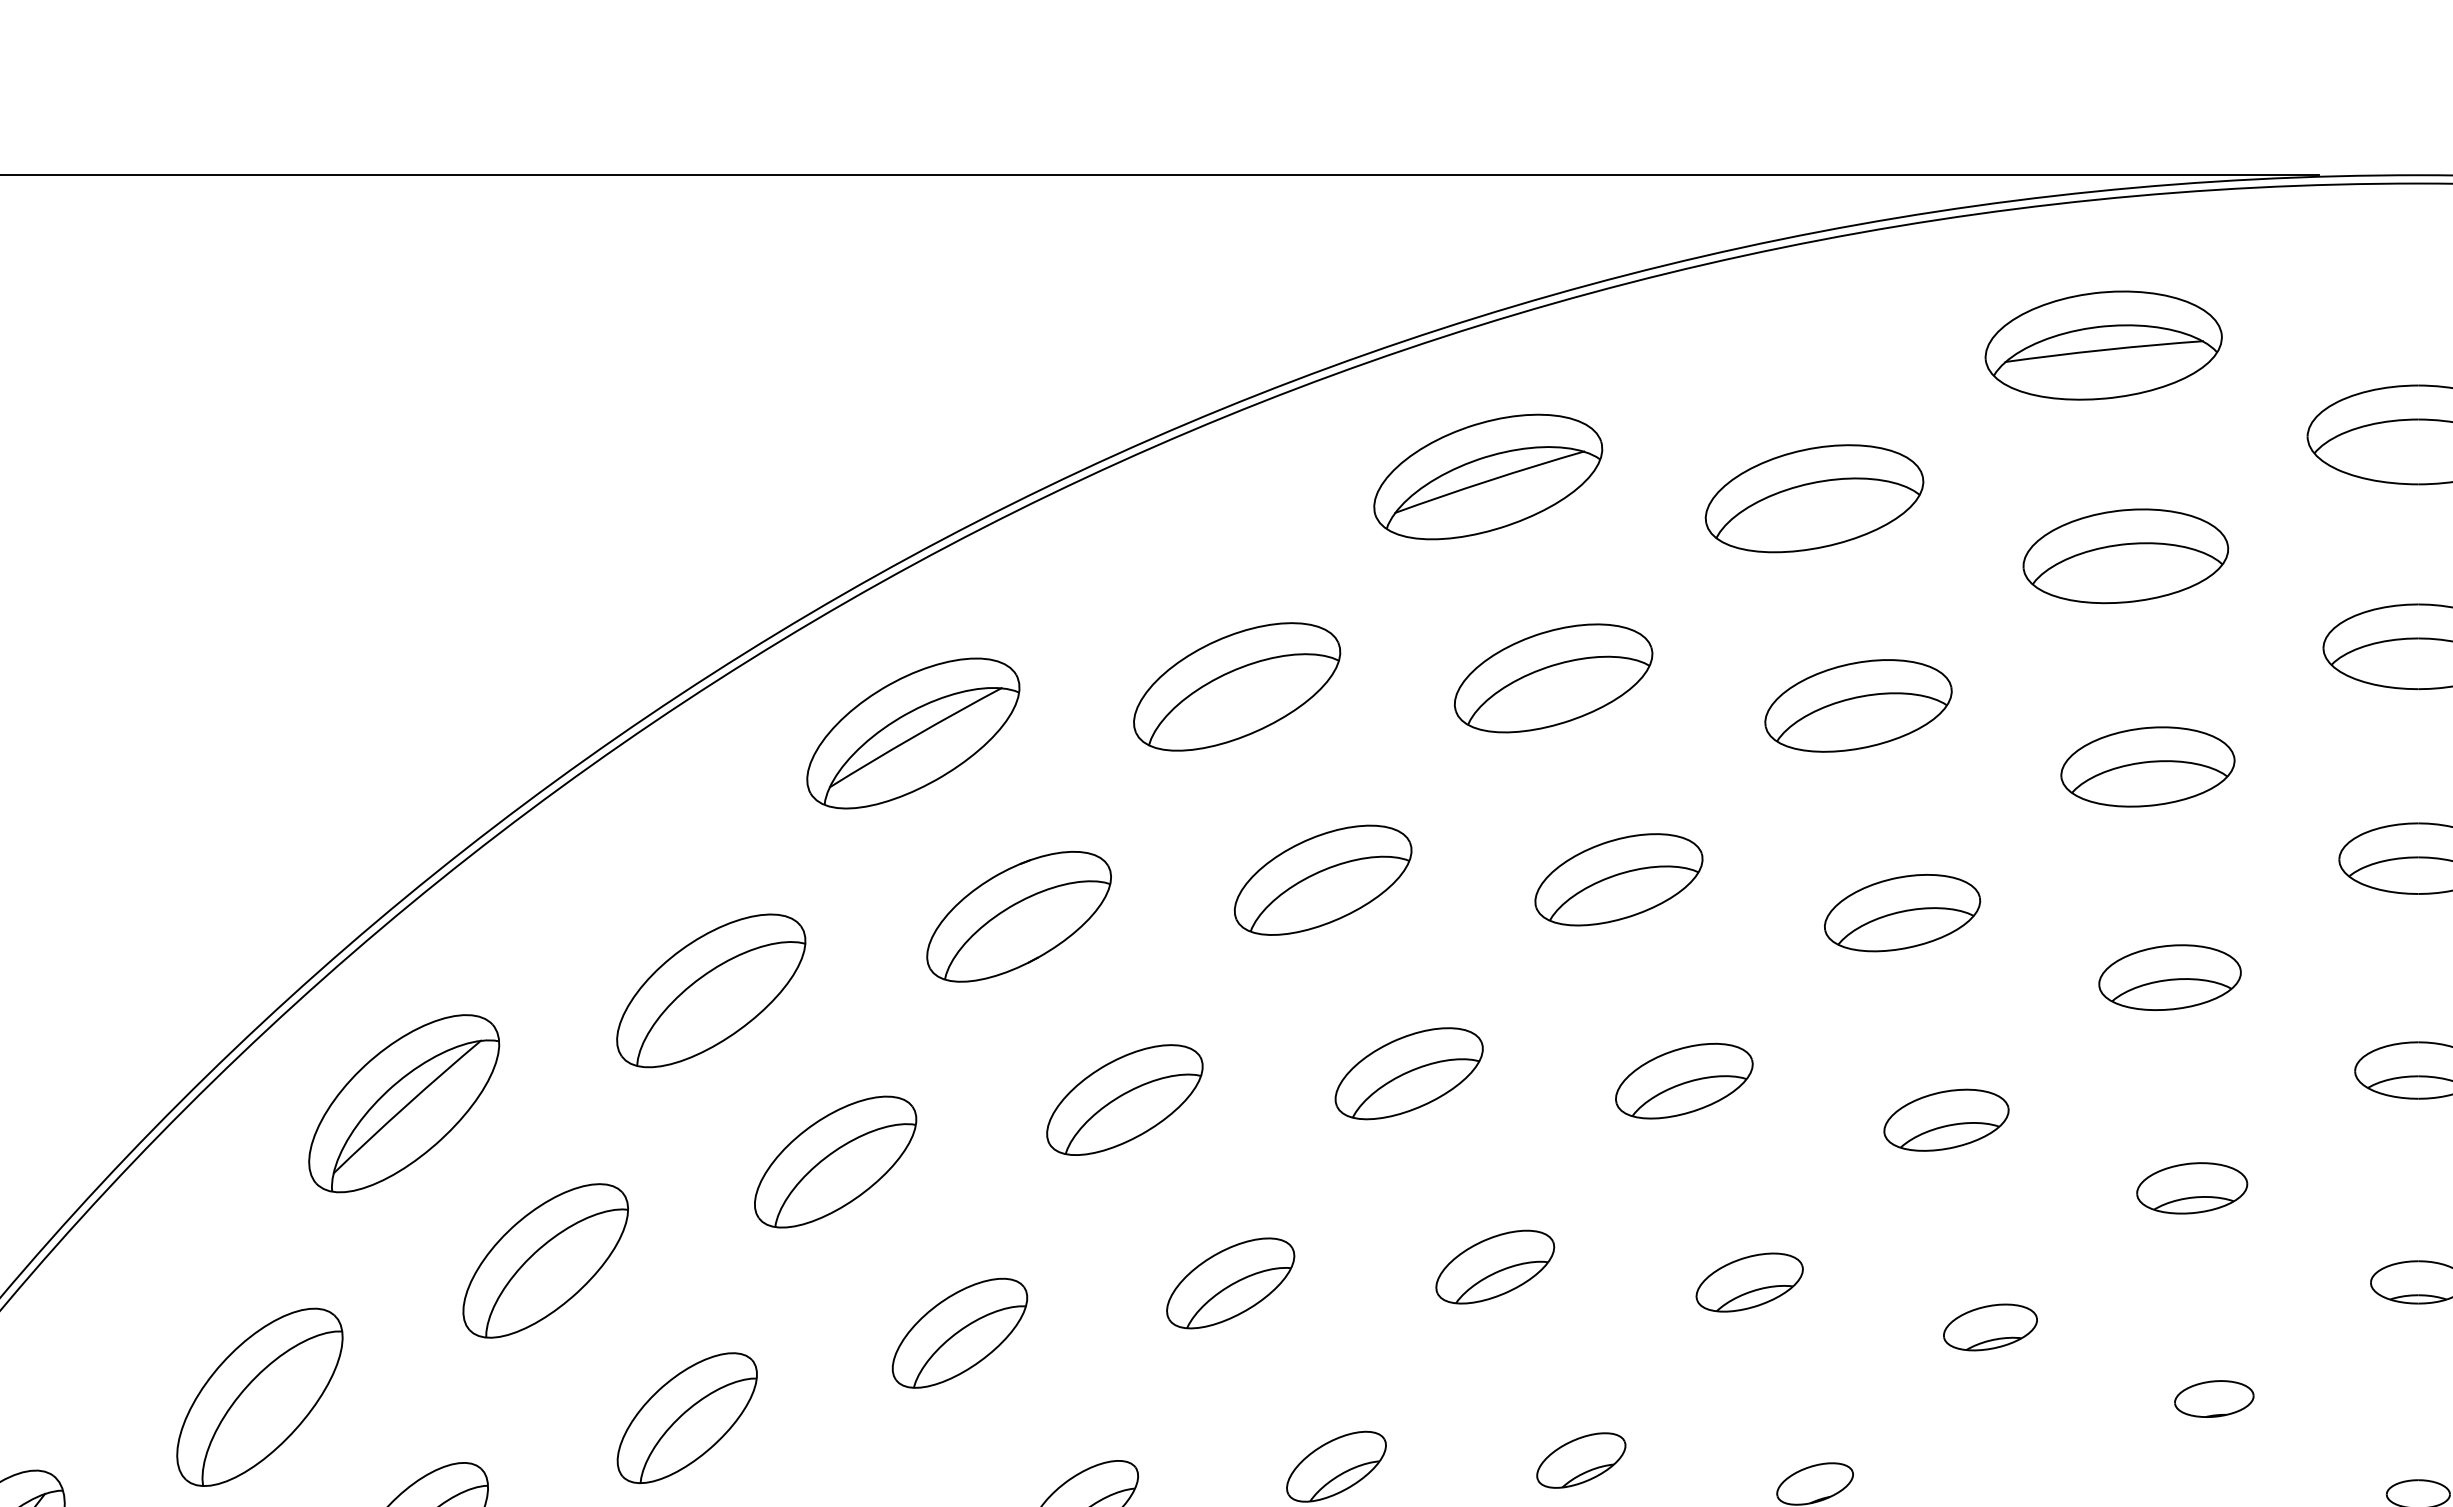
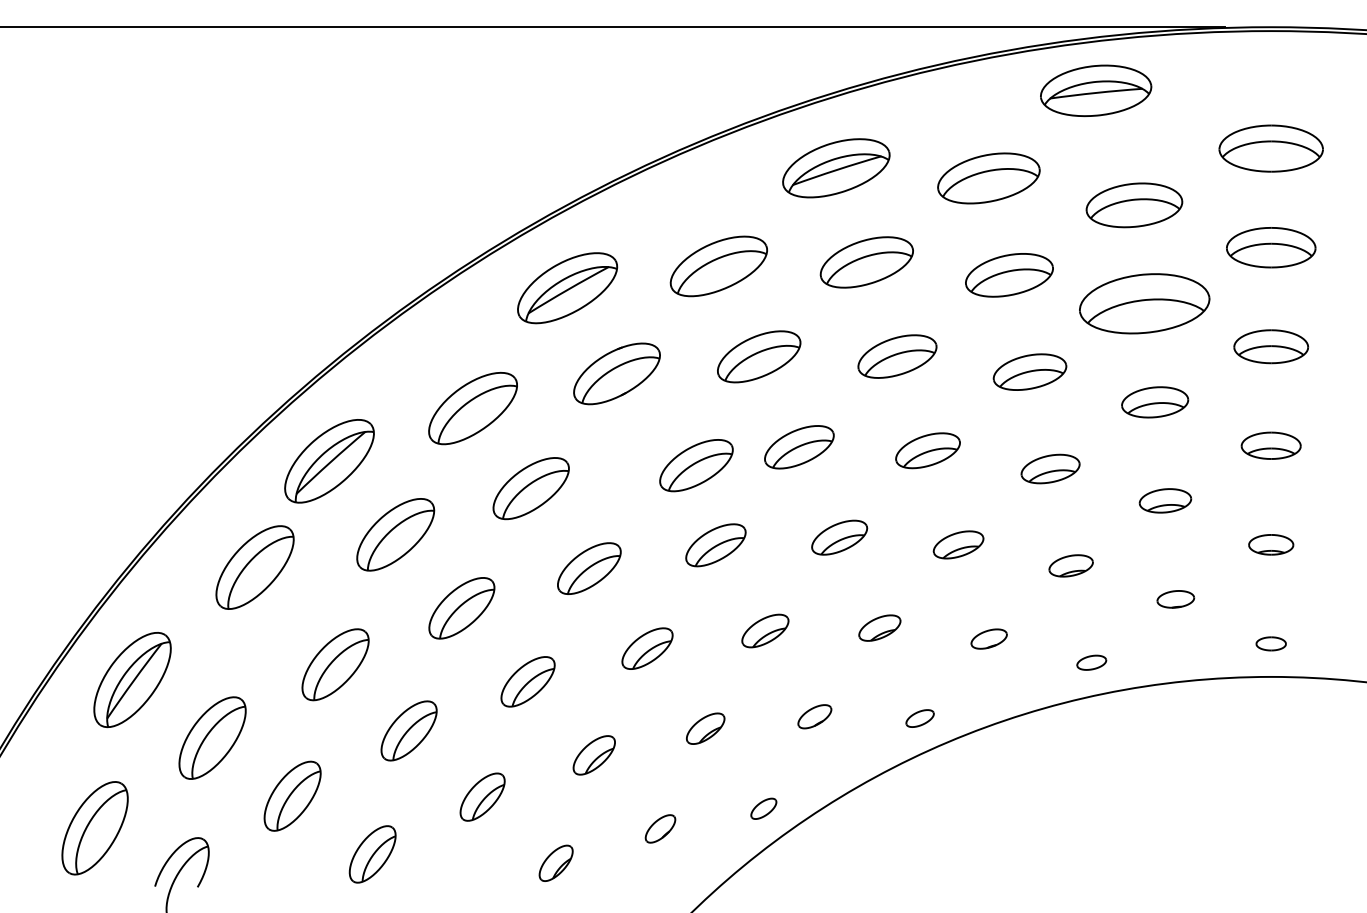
part: (2104, 344) -> (1096, 90), moved
part: (2147, 766) -> (1144, 303), size x1.6
part: (1124, 1099) -> (696, 465), moved
part: (258, 1397) -> (254, 567), moved

